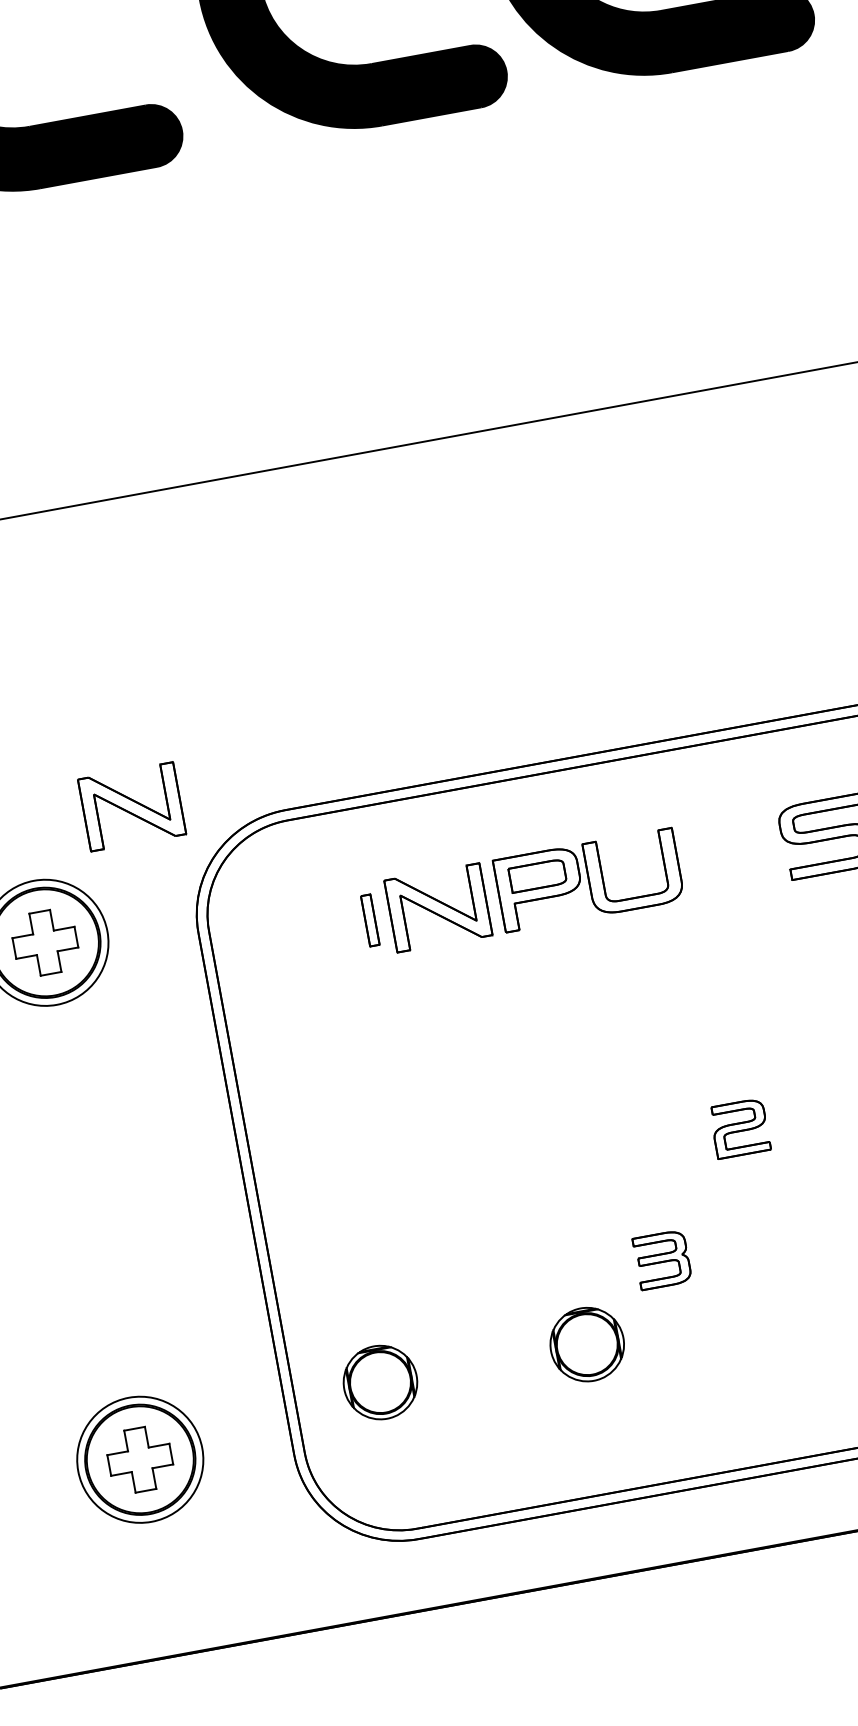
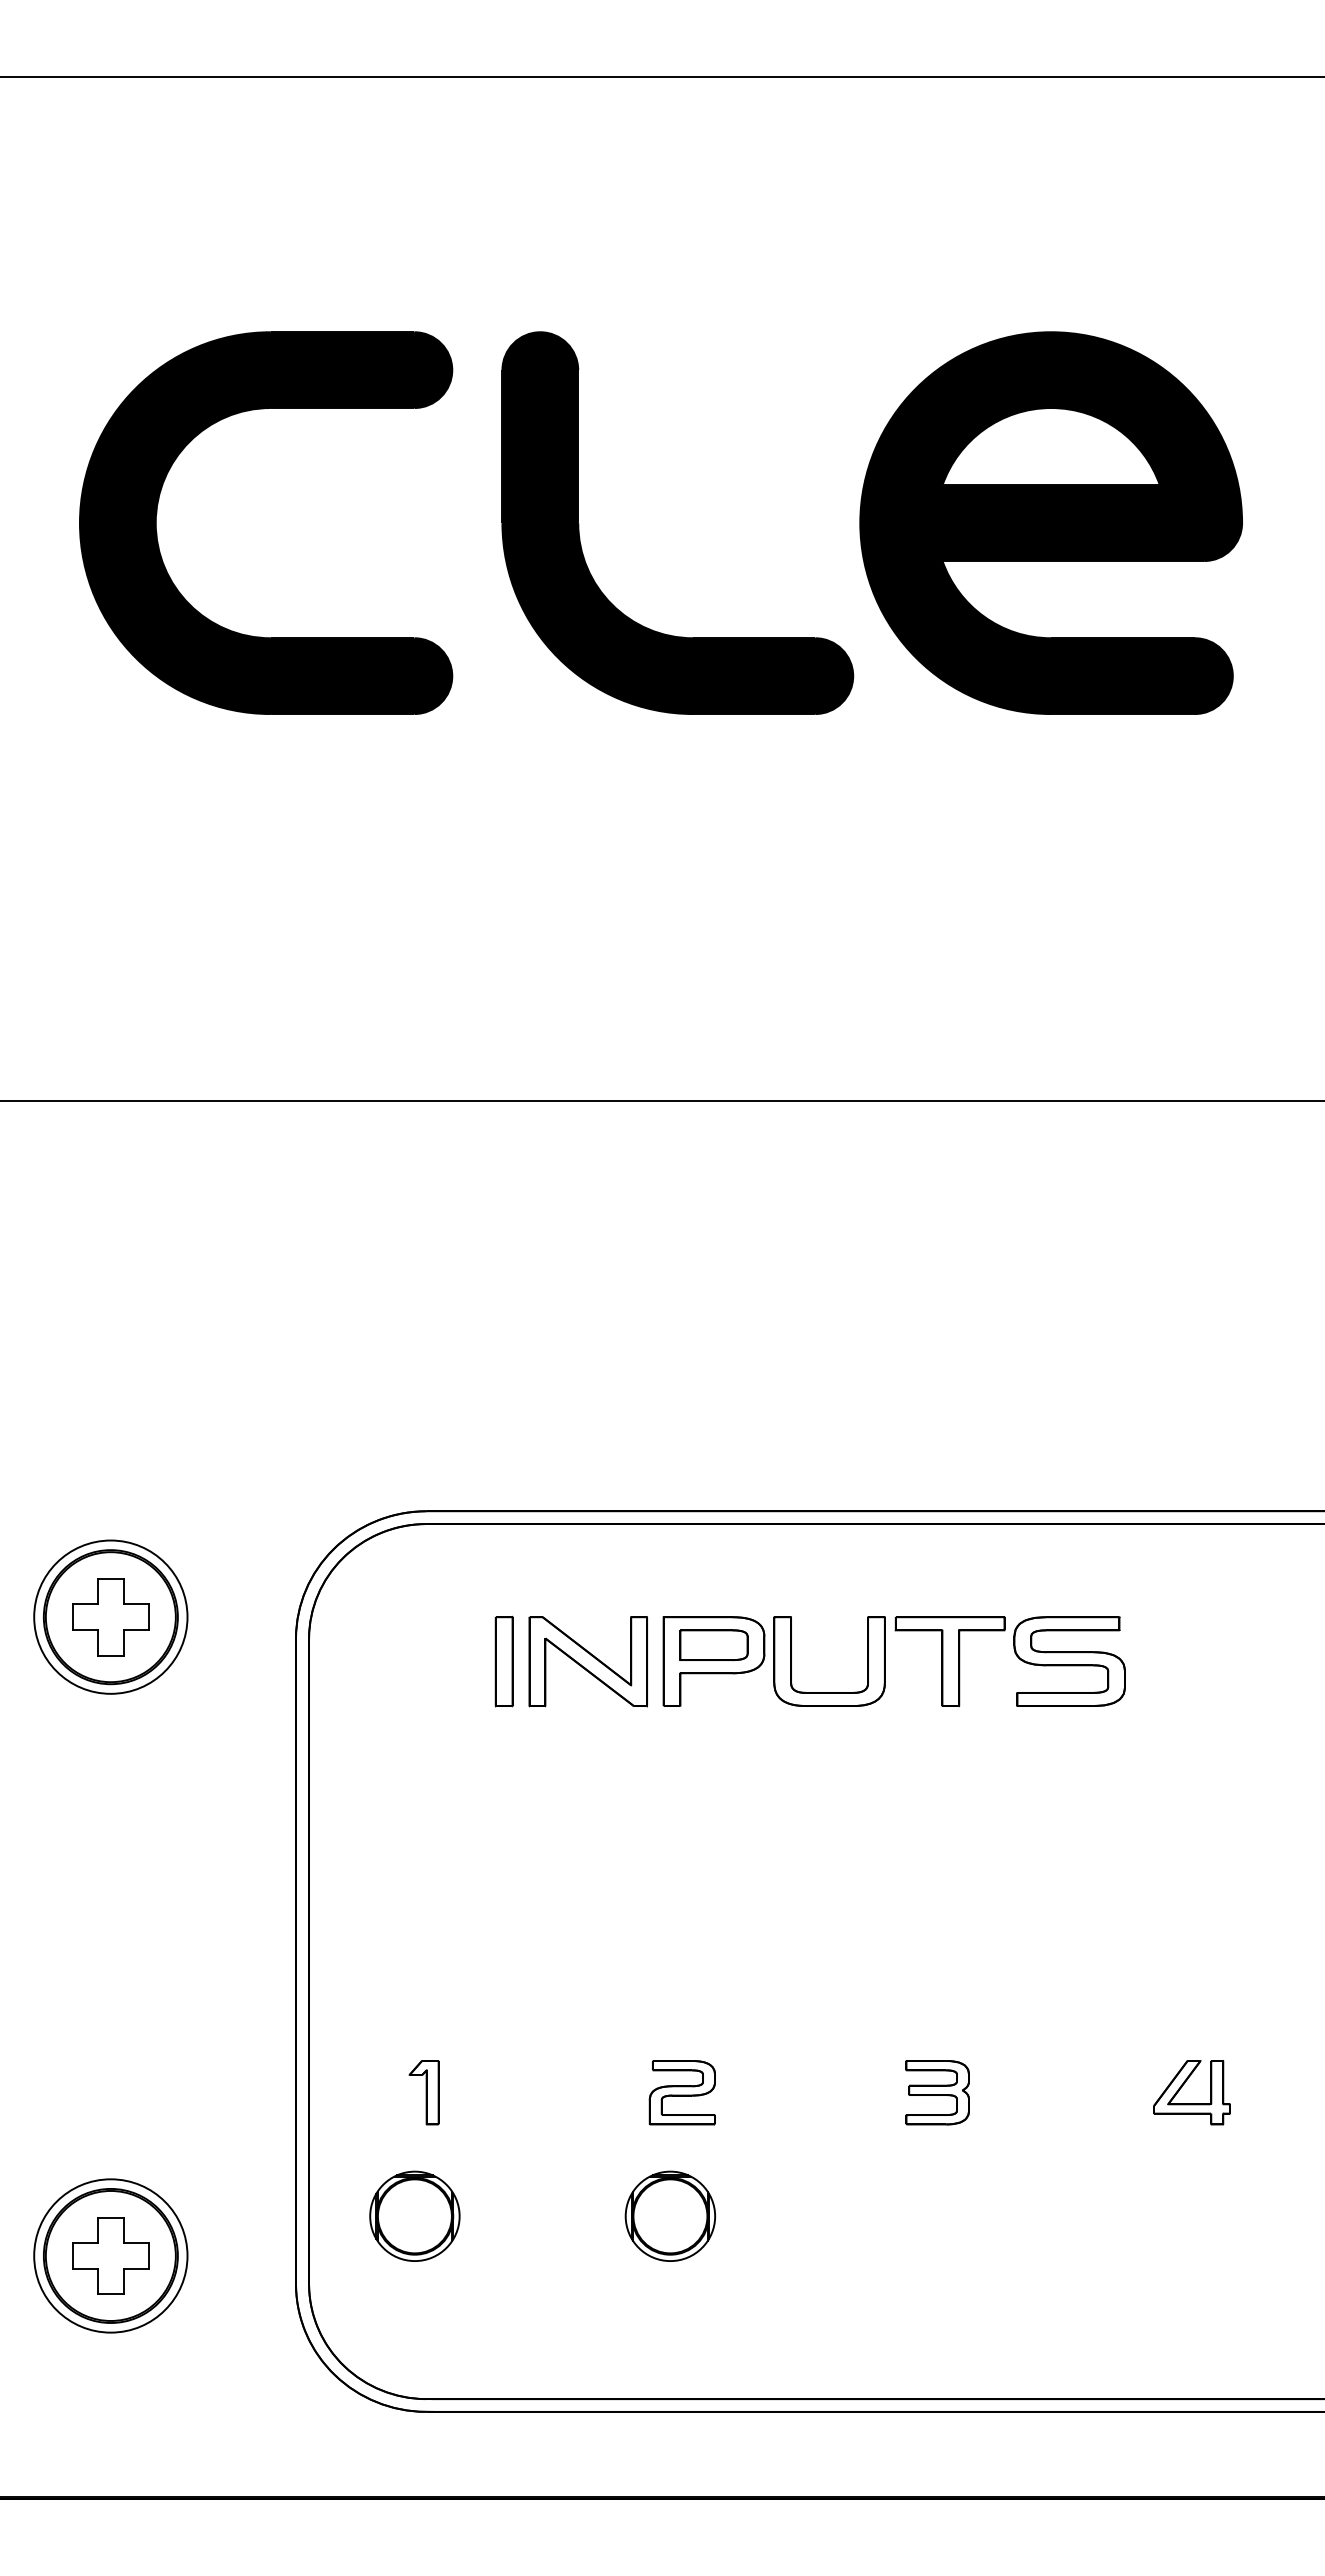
part: (131, 806) -> (243, 1473), removed
part: (730, 854) -> (949, 1661), added
part: (369, 920) -> (503, 1661), size x1.43
part: (739, 1128) -> (681, 2092), moved
part: (662, 1259) -> (937, 2092), moved
part: (369, 1281) -> (423, 2092), added

